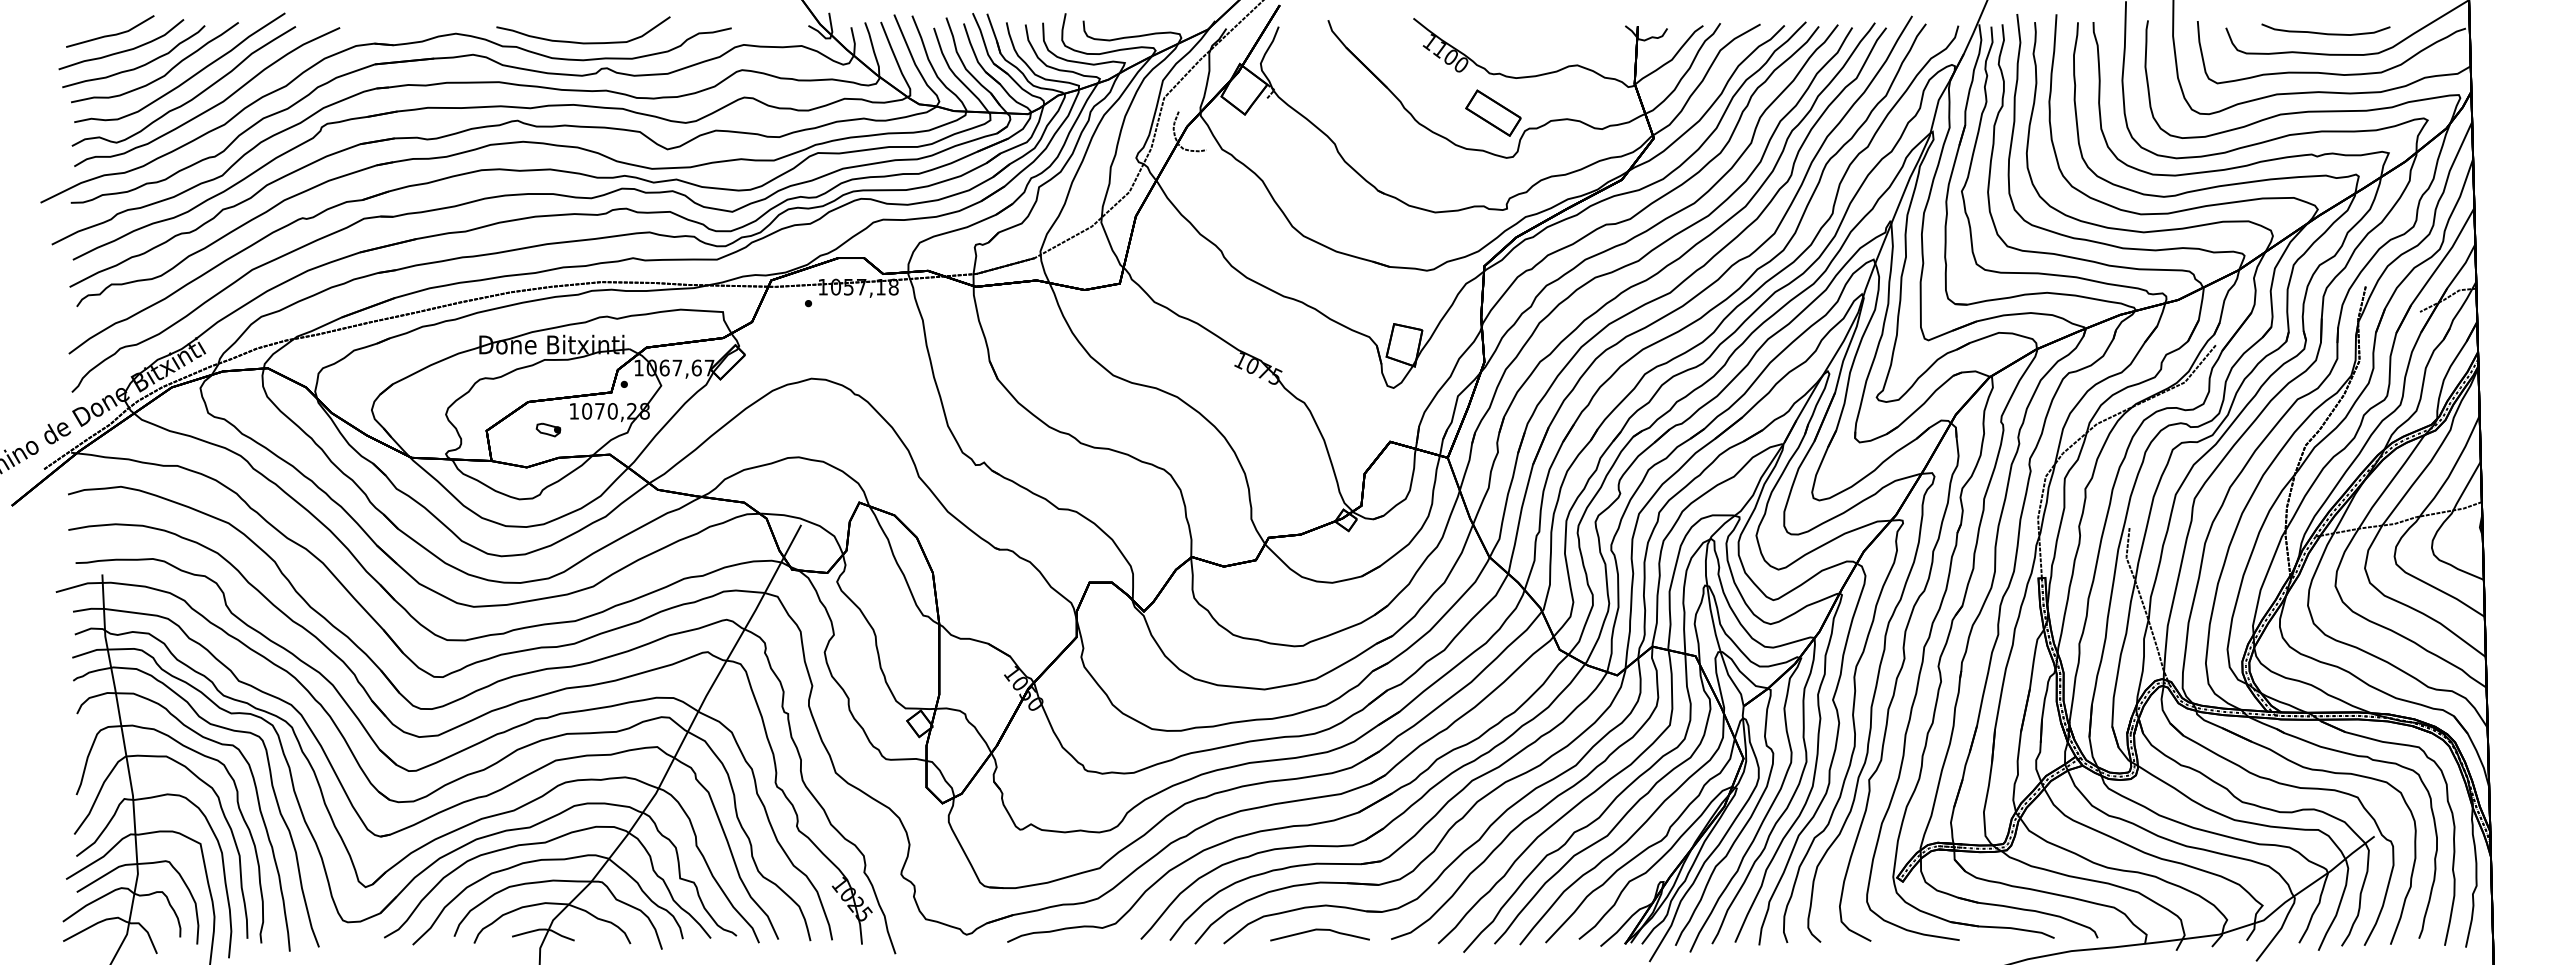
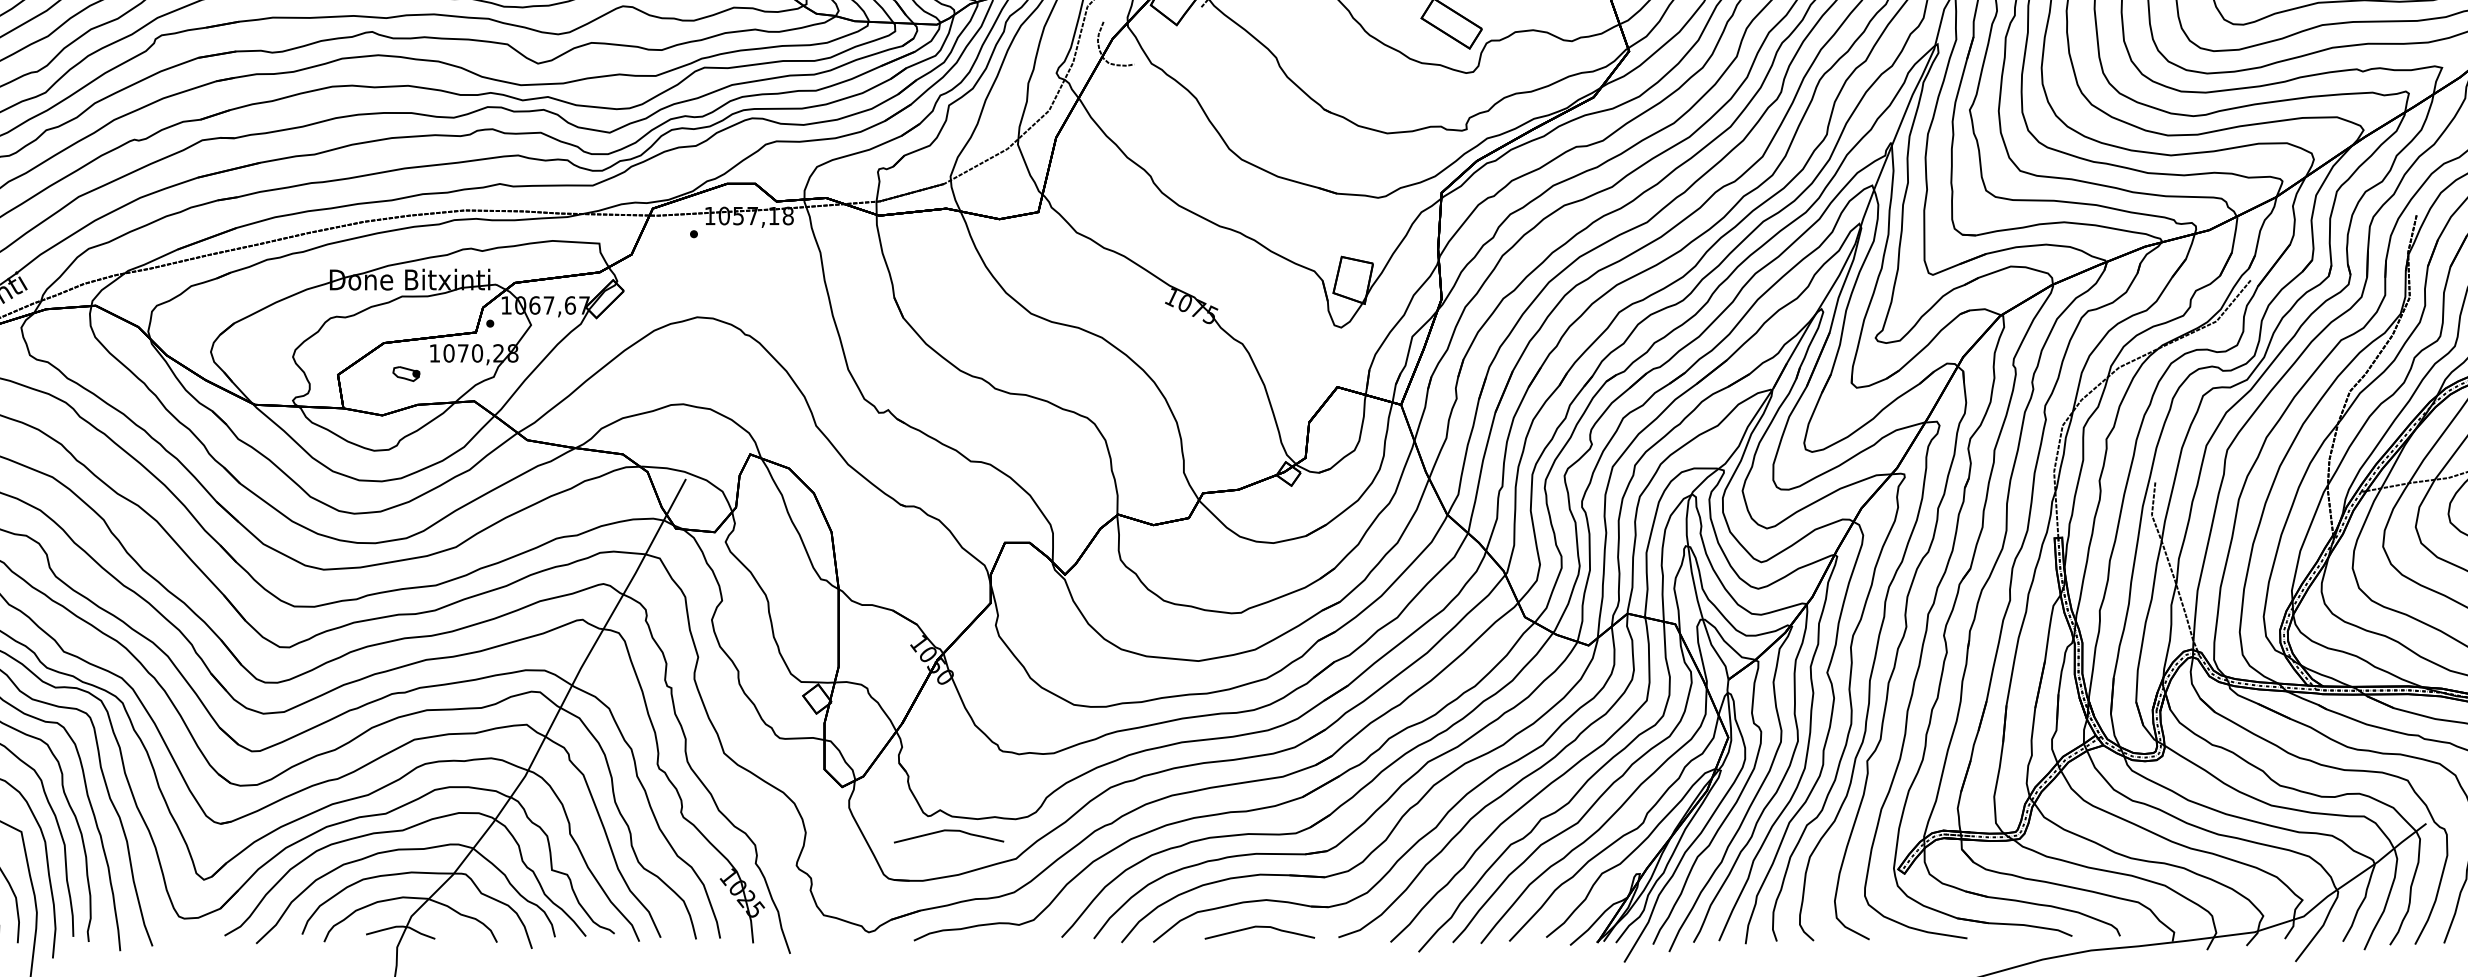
curve: (1038, 843) -> (948, 831), added

